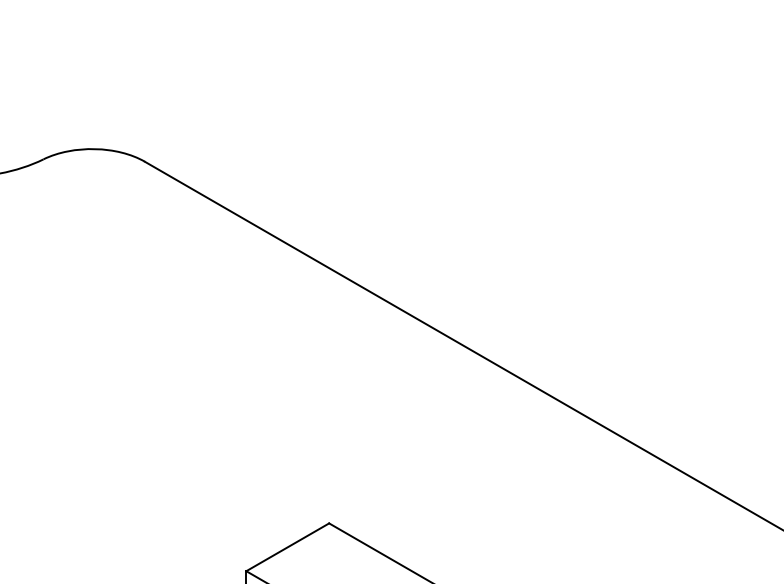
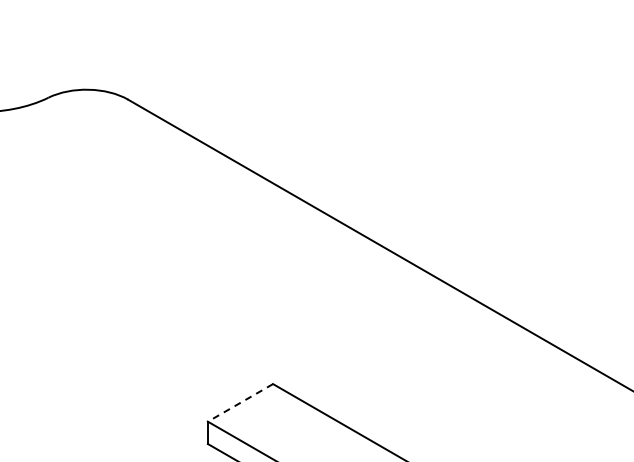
line: (287, 546) -> (240, 402), solid -> dashed

